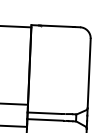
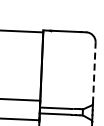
line: (89, 73) -> (94, 73), solid -> dashed

